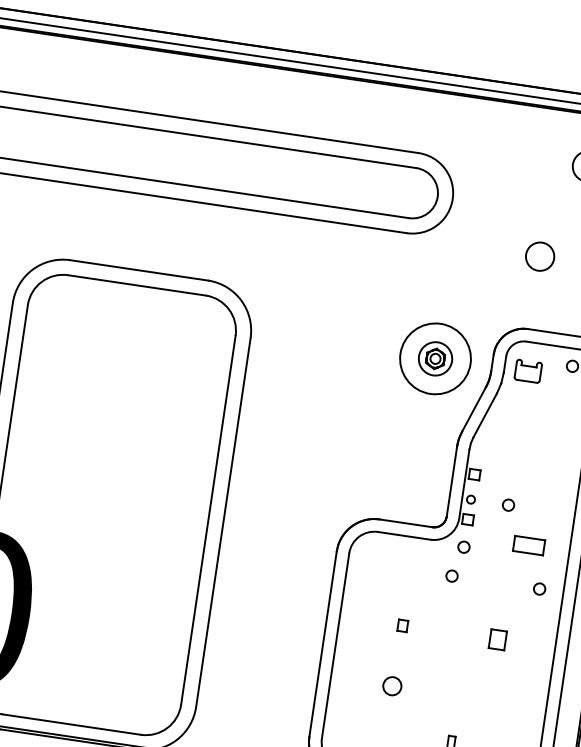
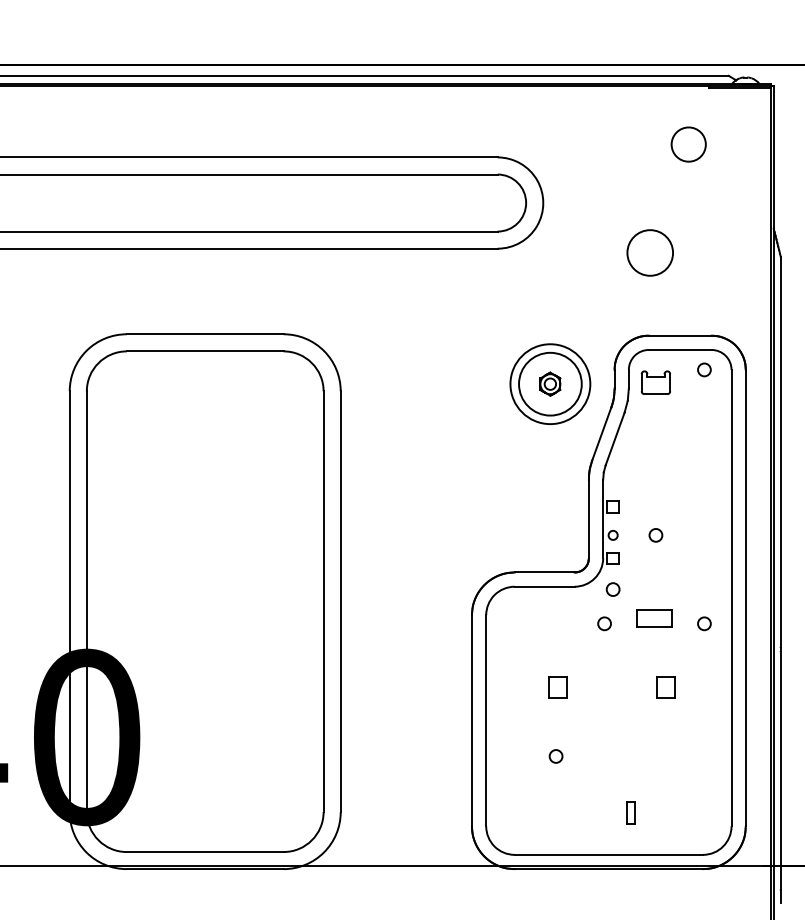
circle: (540, 256) -> (650, 252), size x1.43
circle: (435, 358) -> (550, 383), size x1.67
part: (529, 545) -> (654, 618), moved
part: (402, 625) -> (557, 687), size x1.67
circle: (391, 686) -> (555, 756), size x0.62

